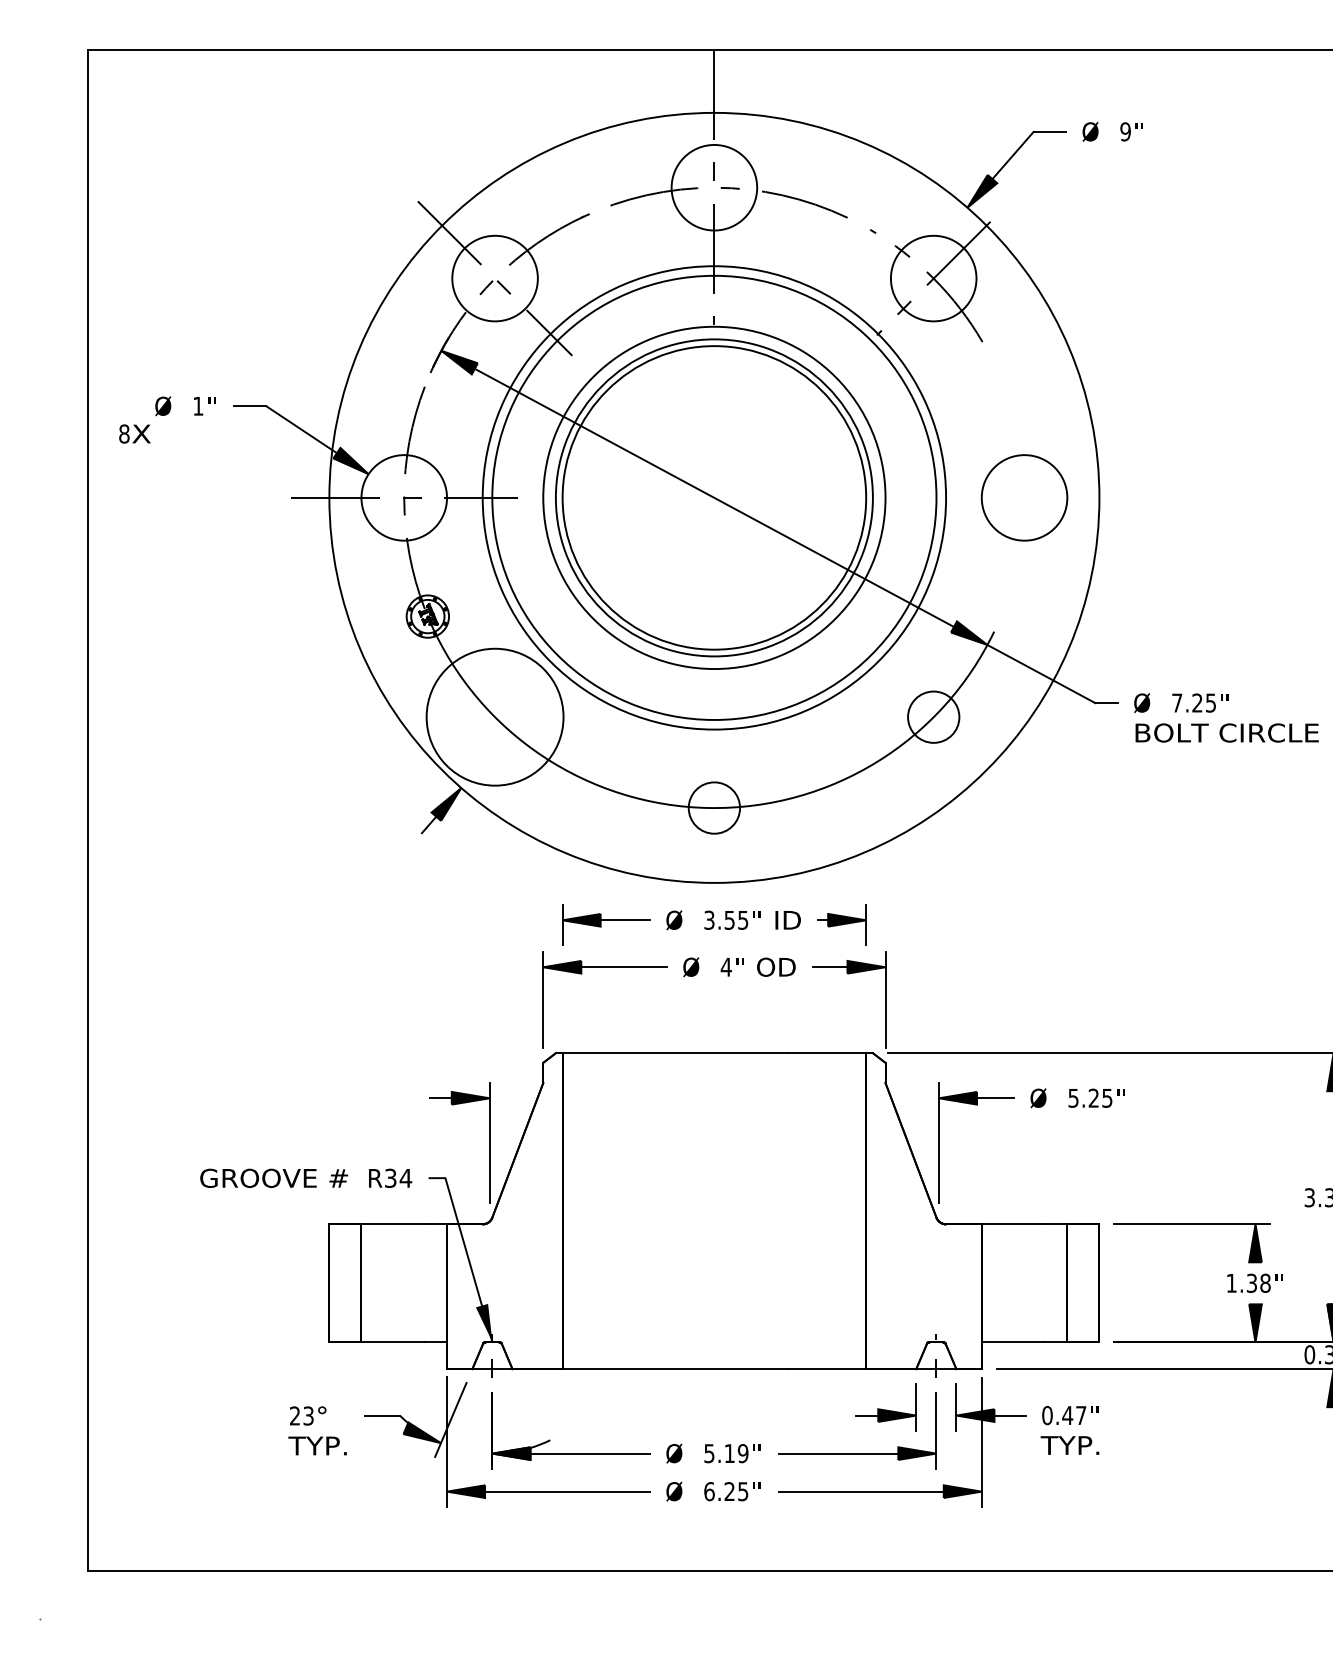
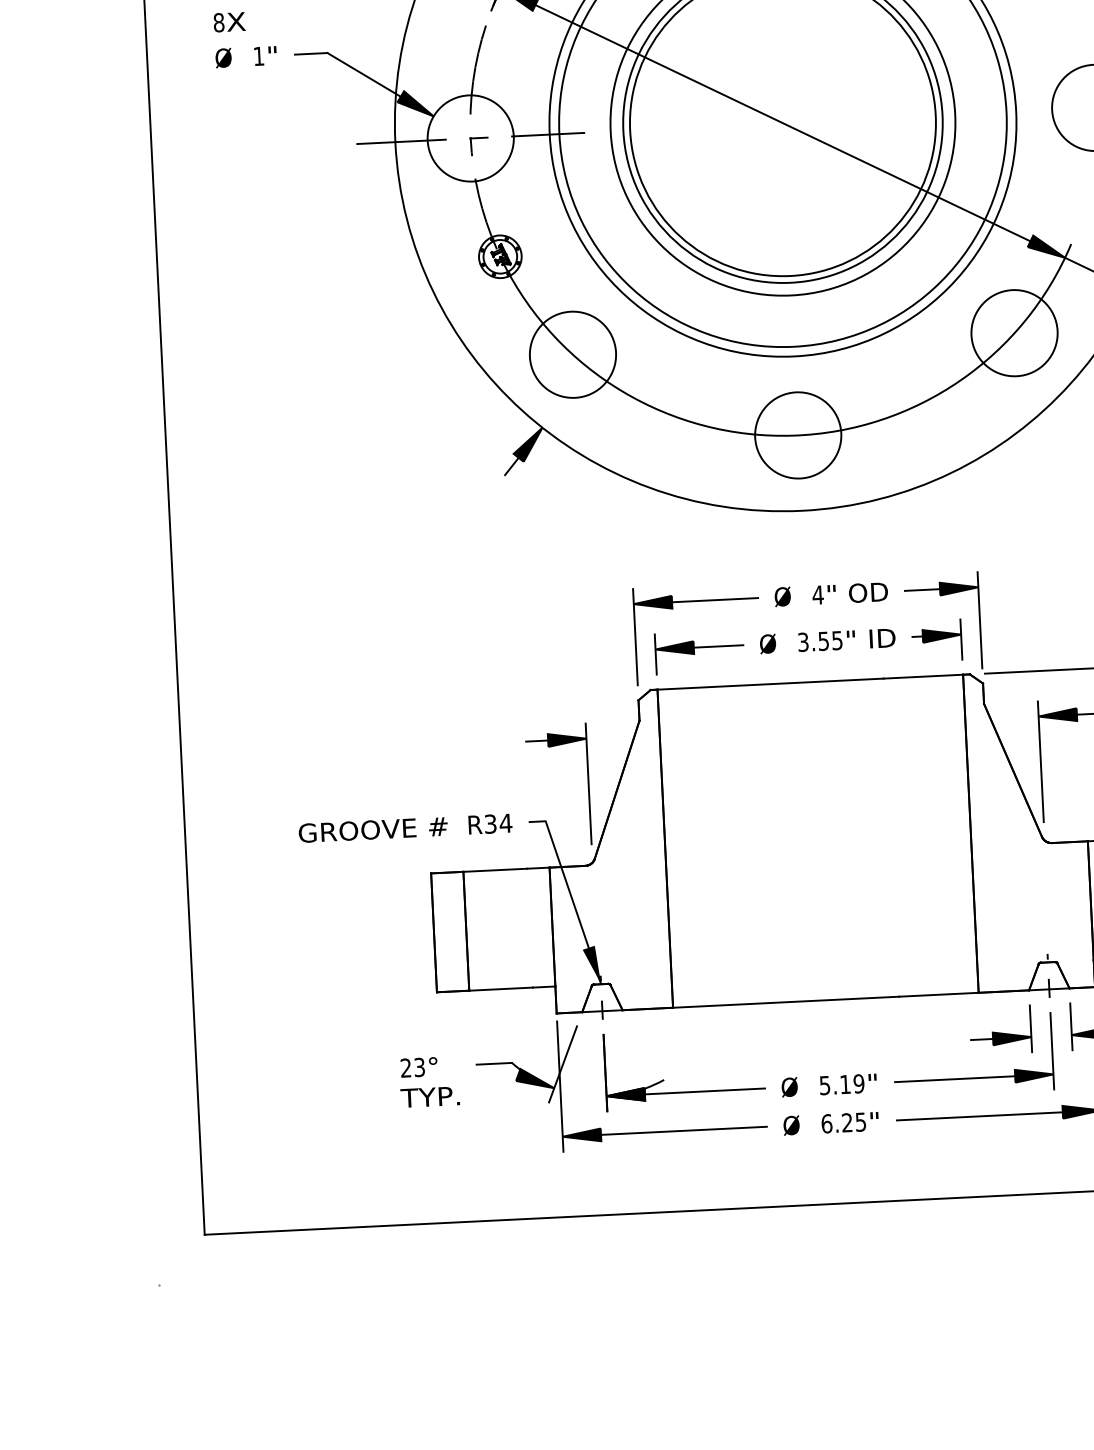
text: (134, 433) -> (229, 21), moved
circle: (494, 717) -> (572, 355), size x0.62
circle: (933, 717) -> (1014, 333), size x1.67
circle: (714, 807) -> (798, 434), size x1.67
part: (714, 924) -> (808, 646), moved

